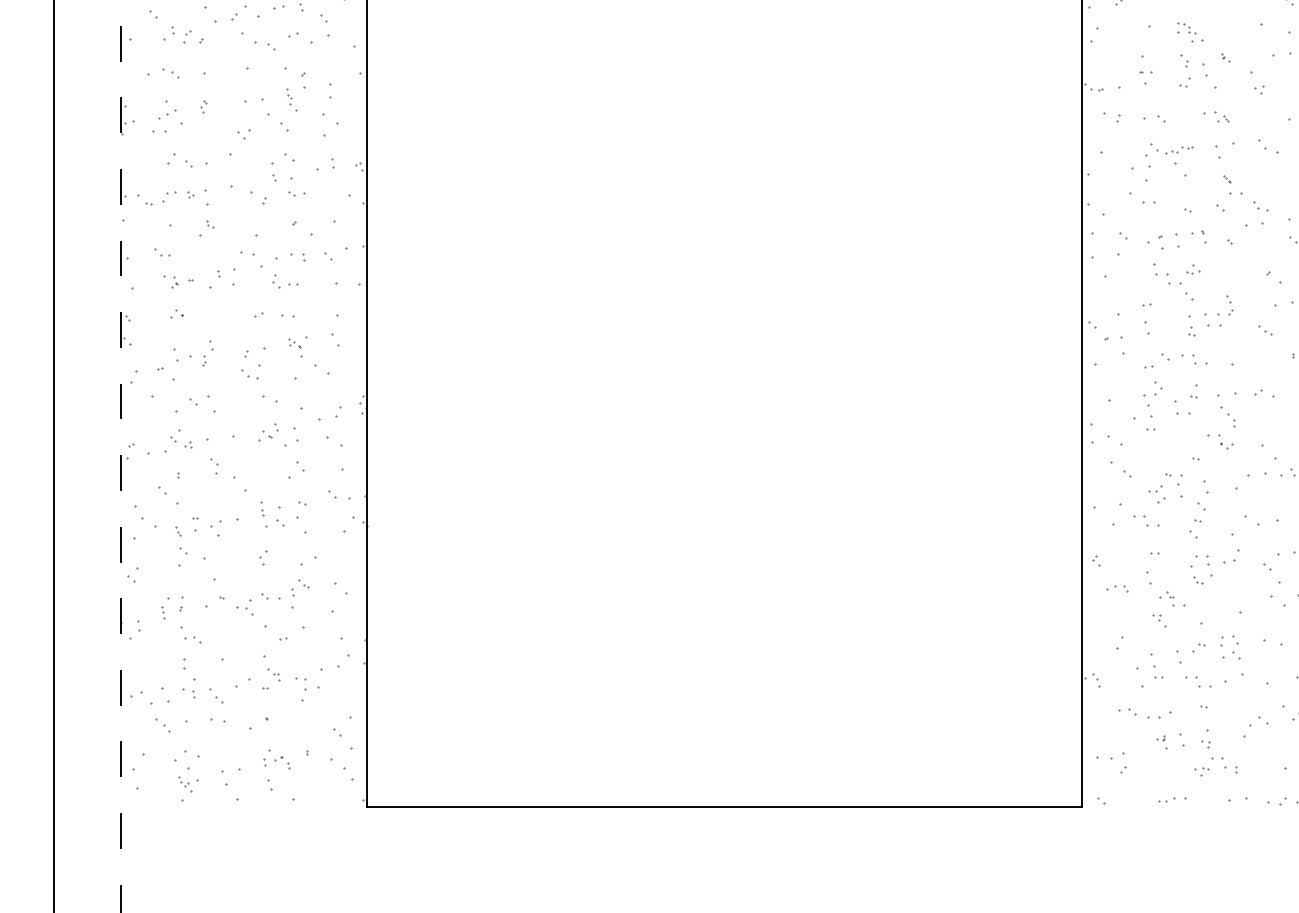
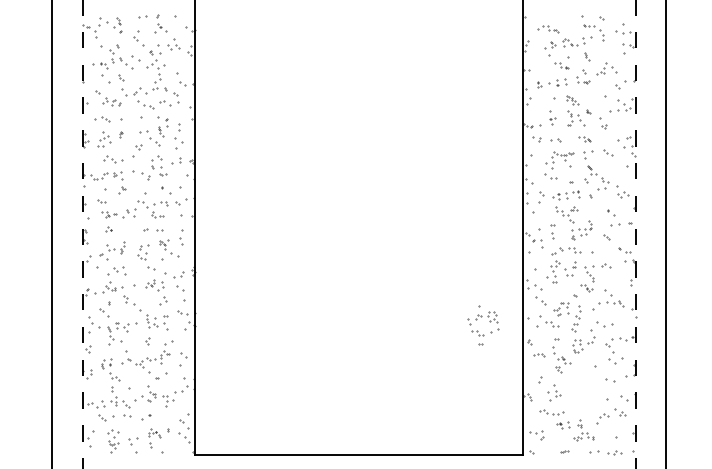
part: (1223, 657) -> (489, 321), moved
part: (1172, 799) -> (564, 451), size x0.6

